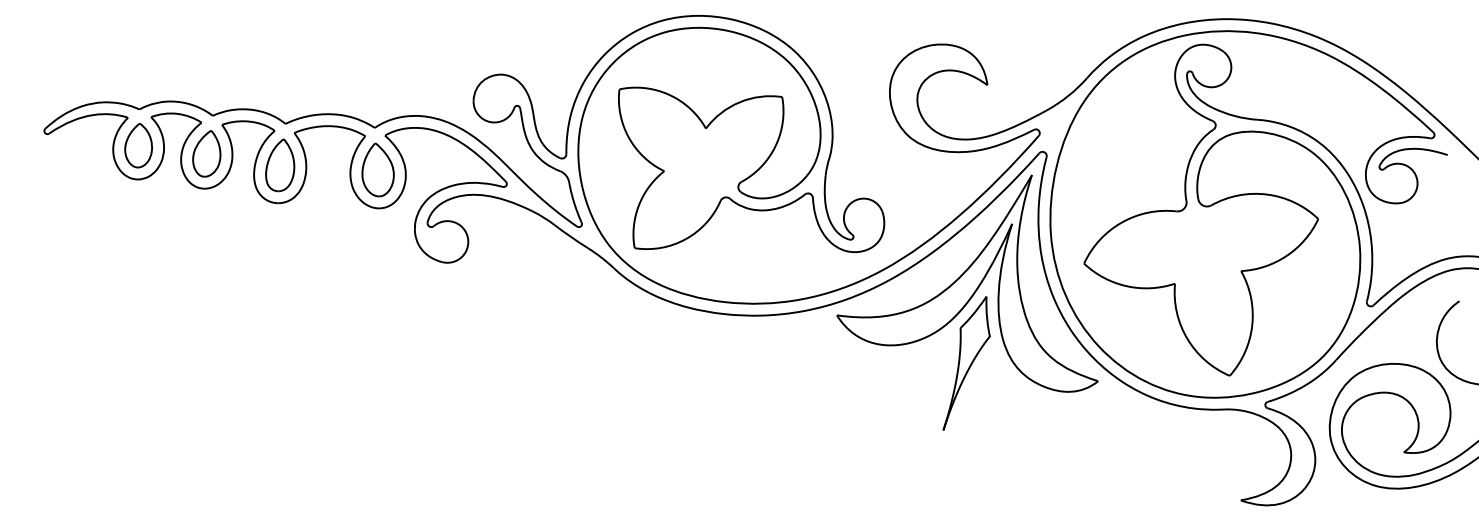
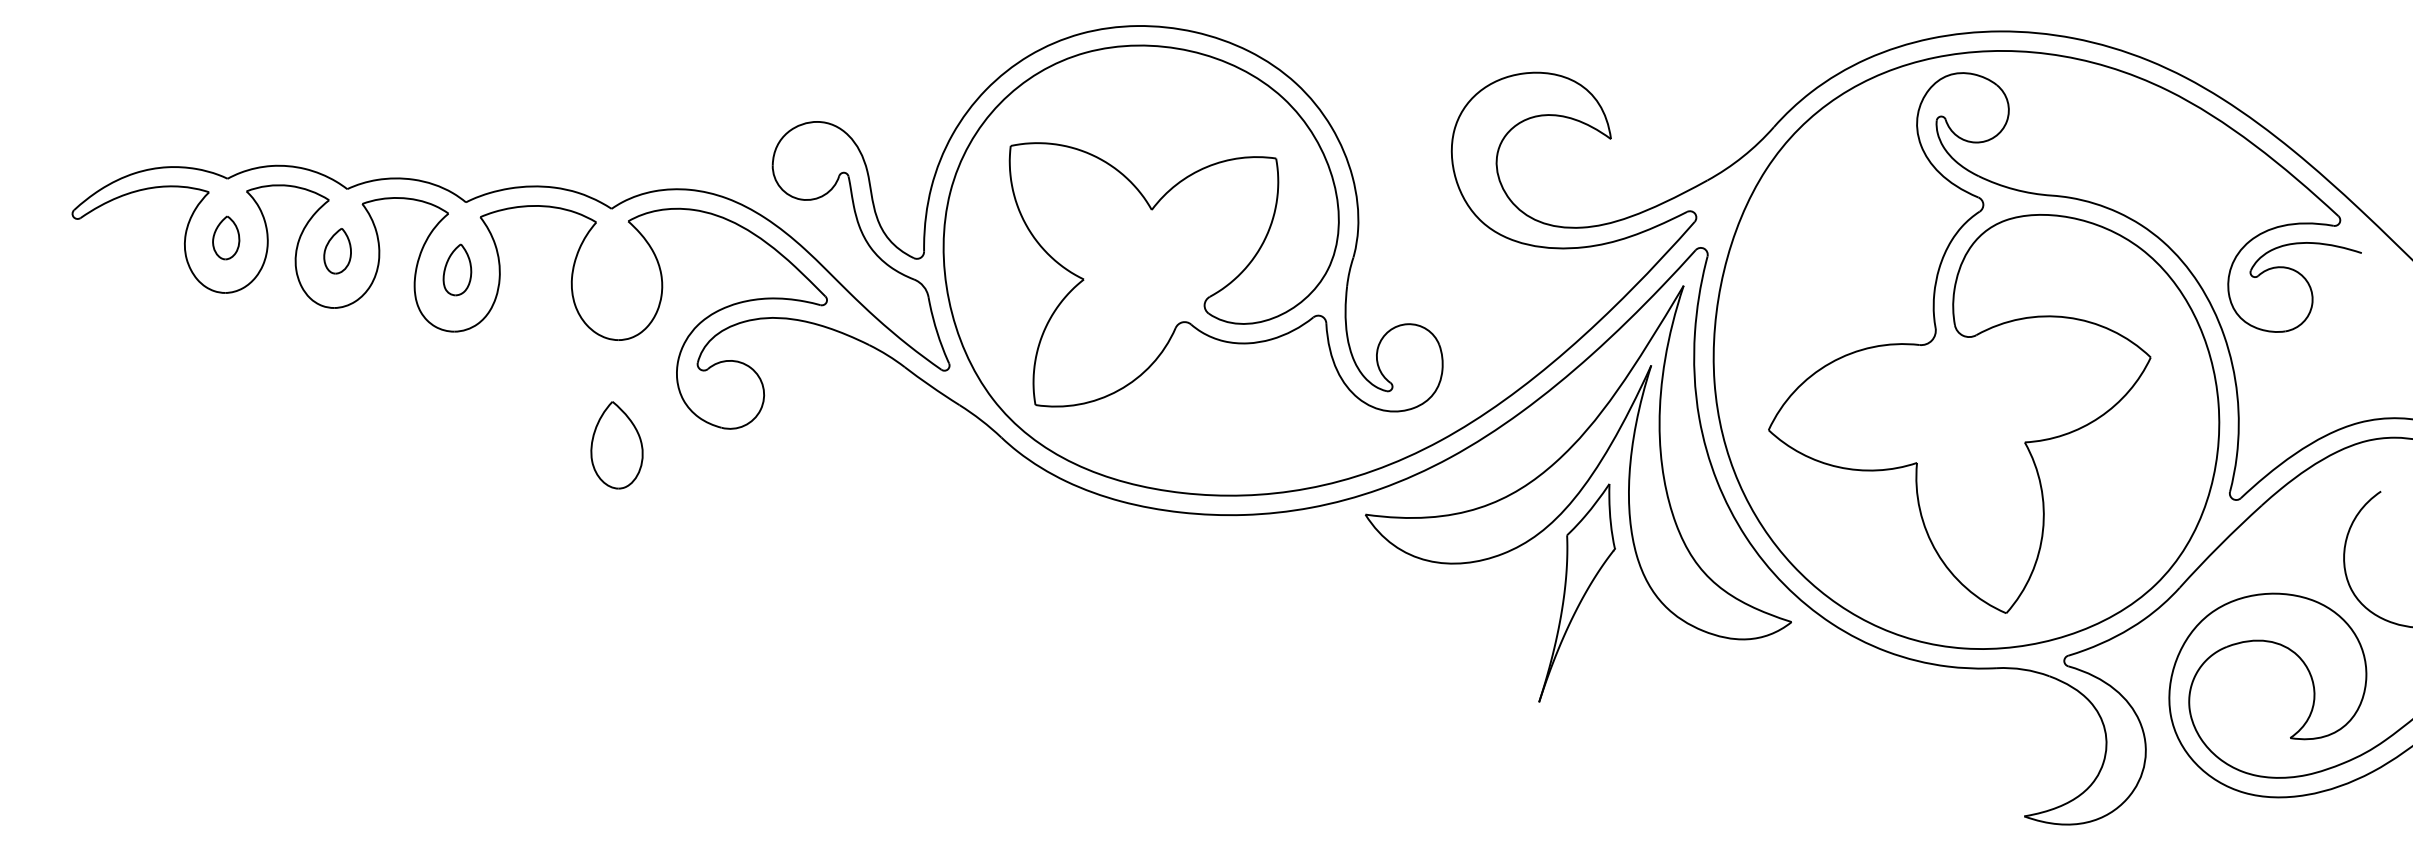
part: (138, 145) -> (226, 237), size x0.6
part: (206, 153) -> (337, 250), size x0.6
part: (280, 165) -> (457, 270), size x0.6
part: (377, 169) -> (615, 444), moved

